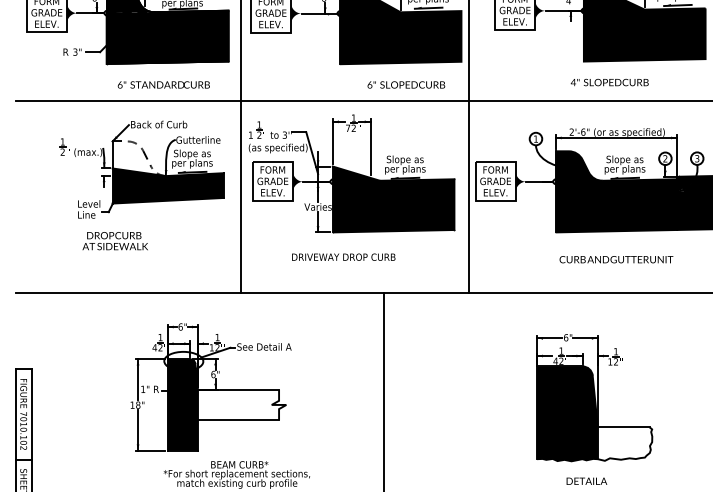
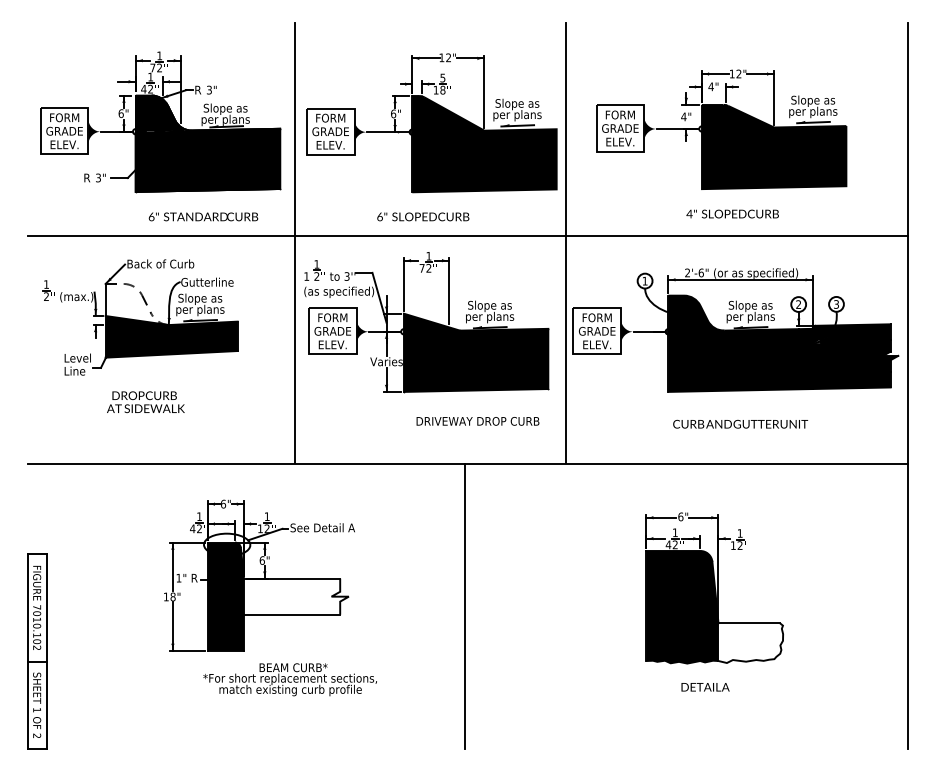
text: (406, 84) -> (423, 216), moved
part: (141, 169) -> (140, 317), moved
text: (343, 257) -> (477, 421), moved

